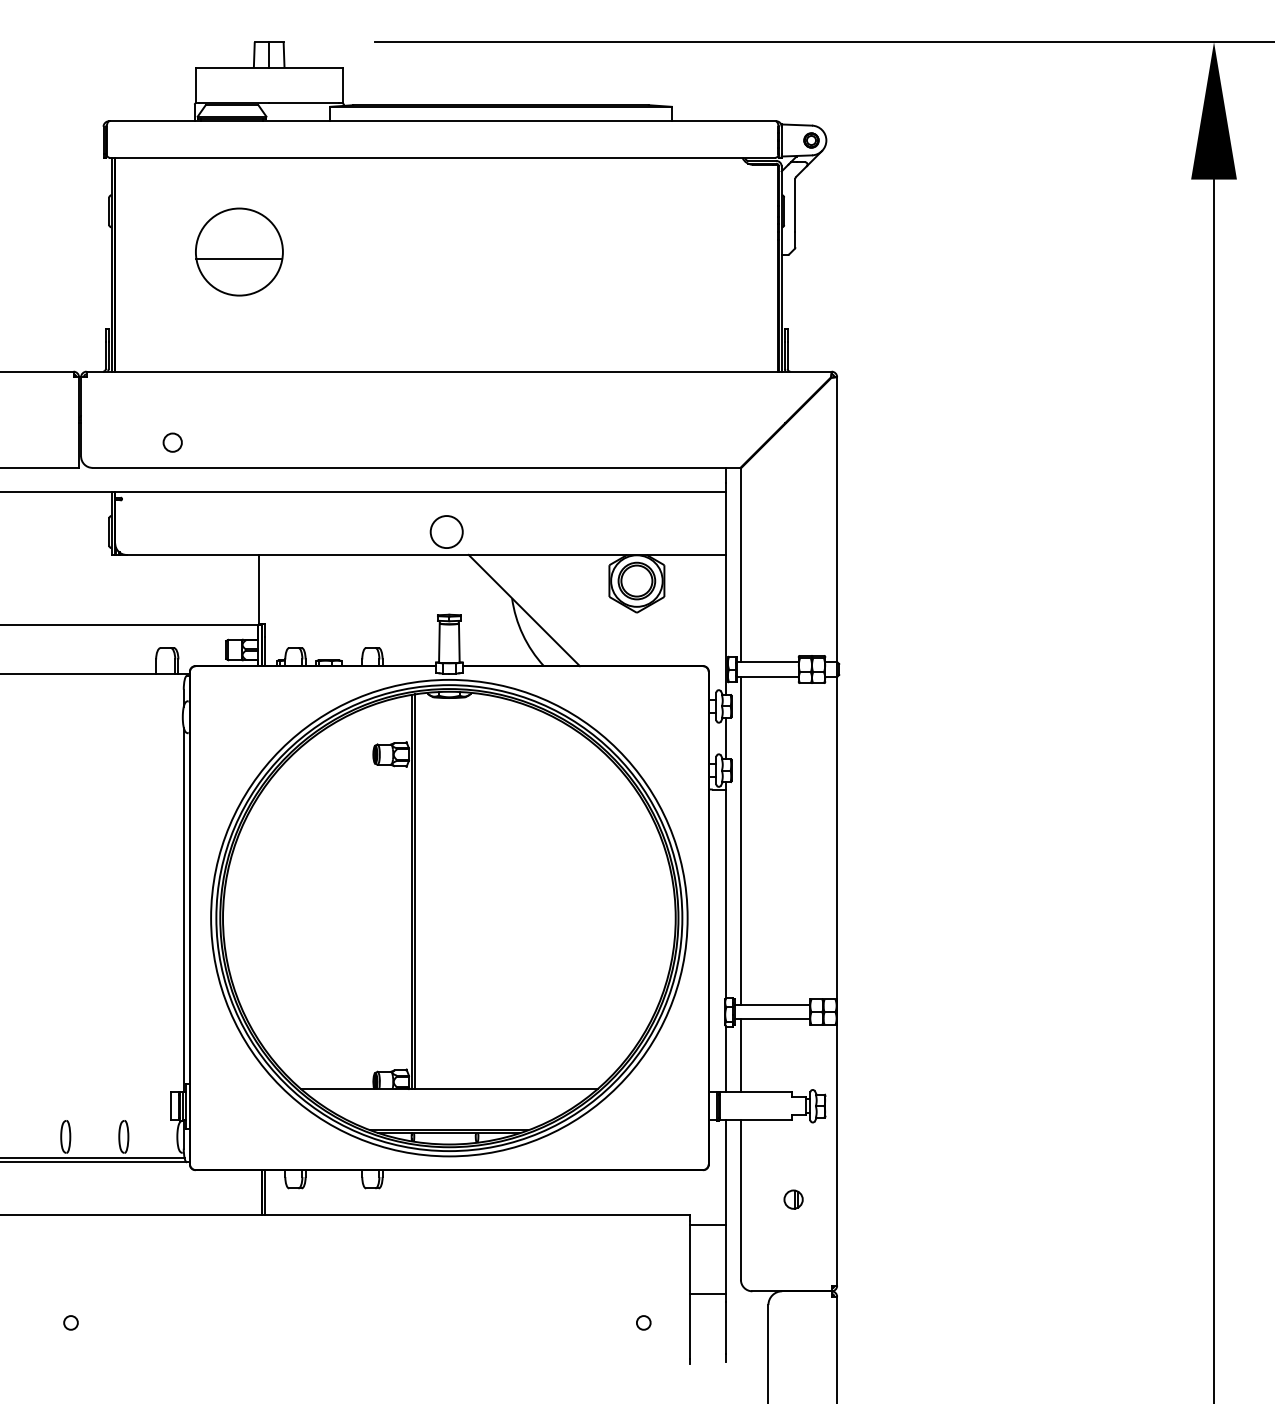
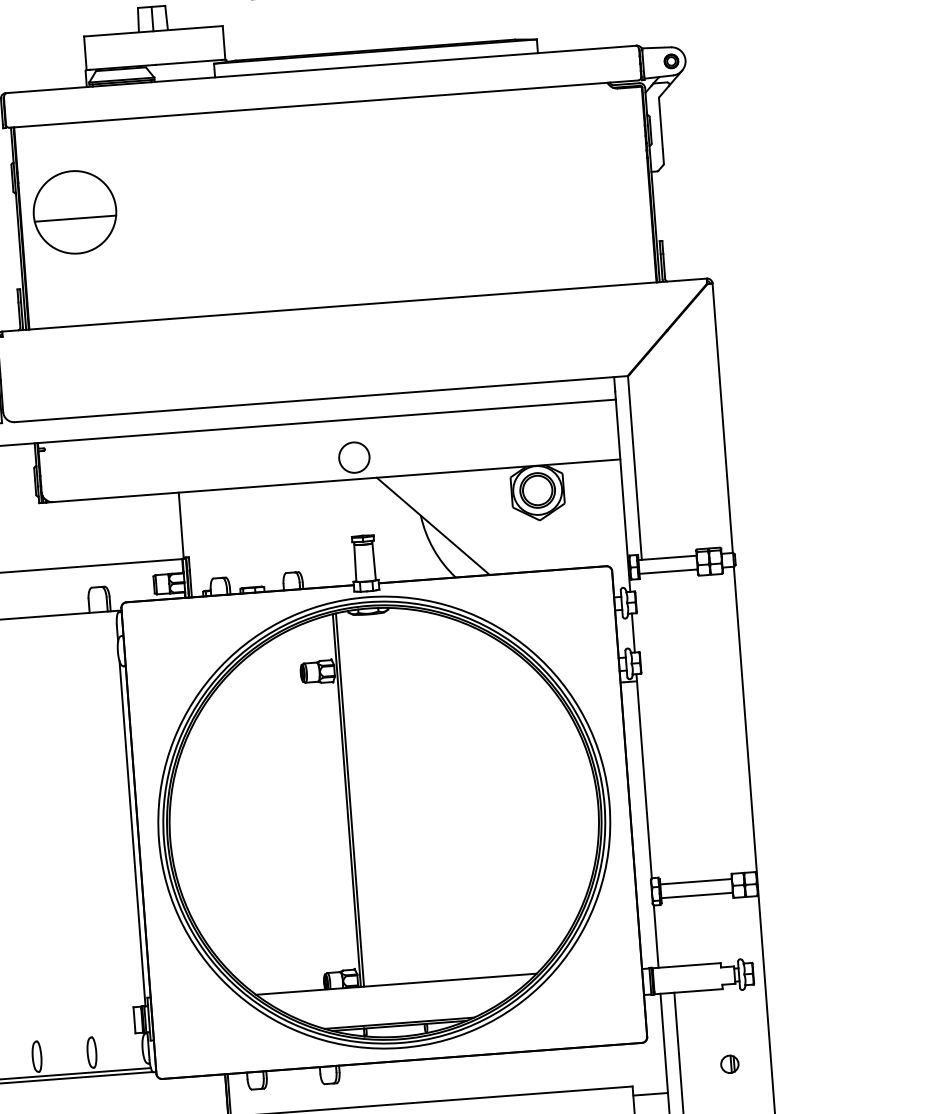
part: (239, 251) -> (75, 211), moved
circle: (172, 442) -> (88, 392), removed
line: (740, 840) -> (654, 728), removed
line: (740, 1055) -> (669, 931), removed

